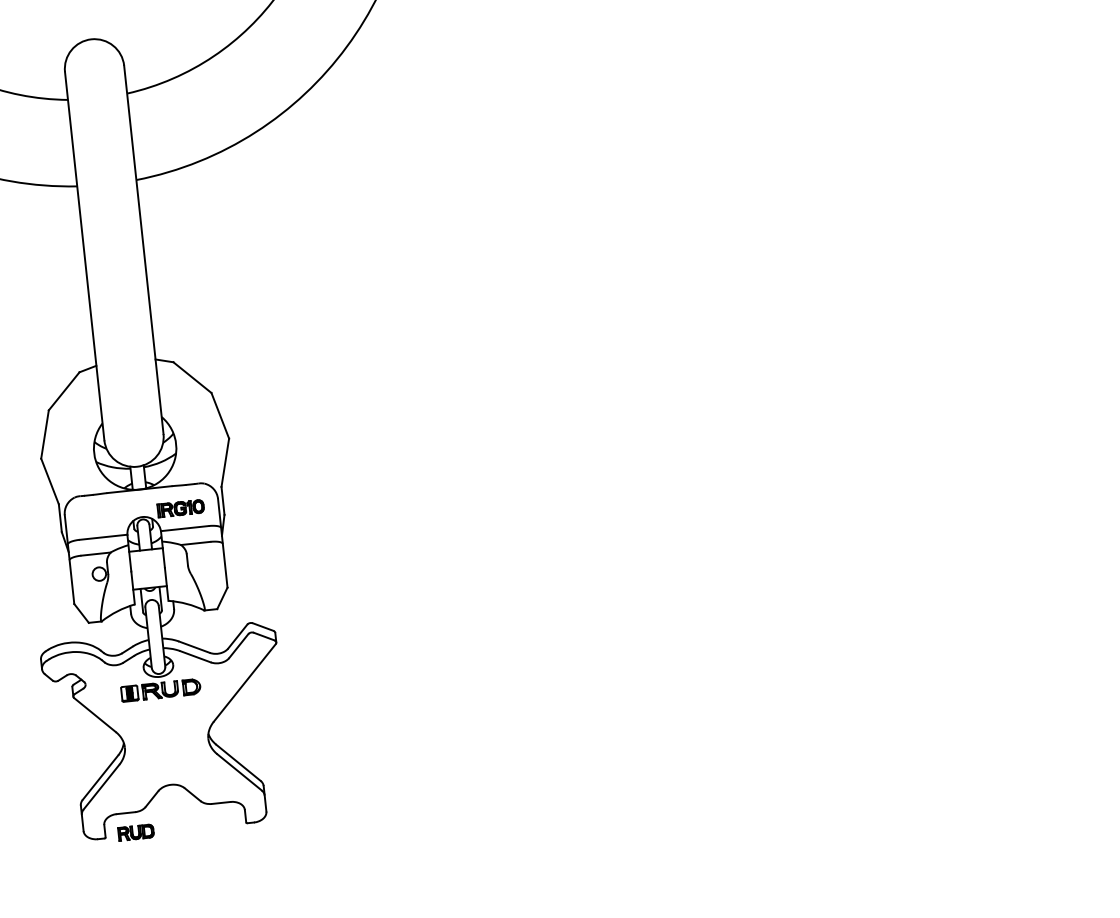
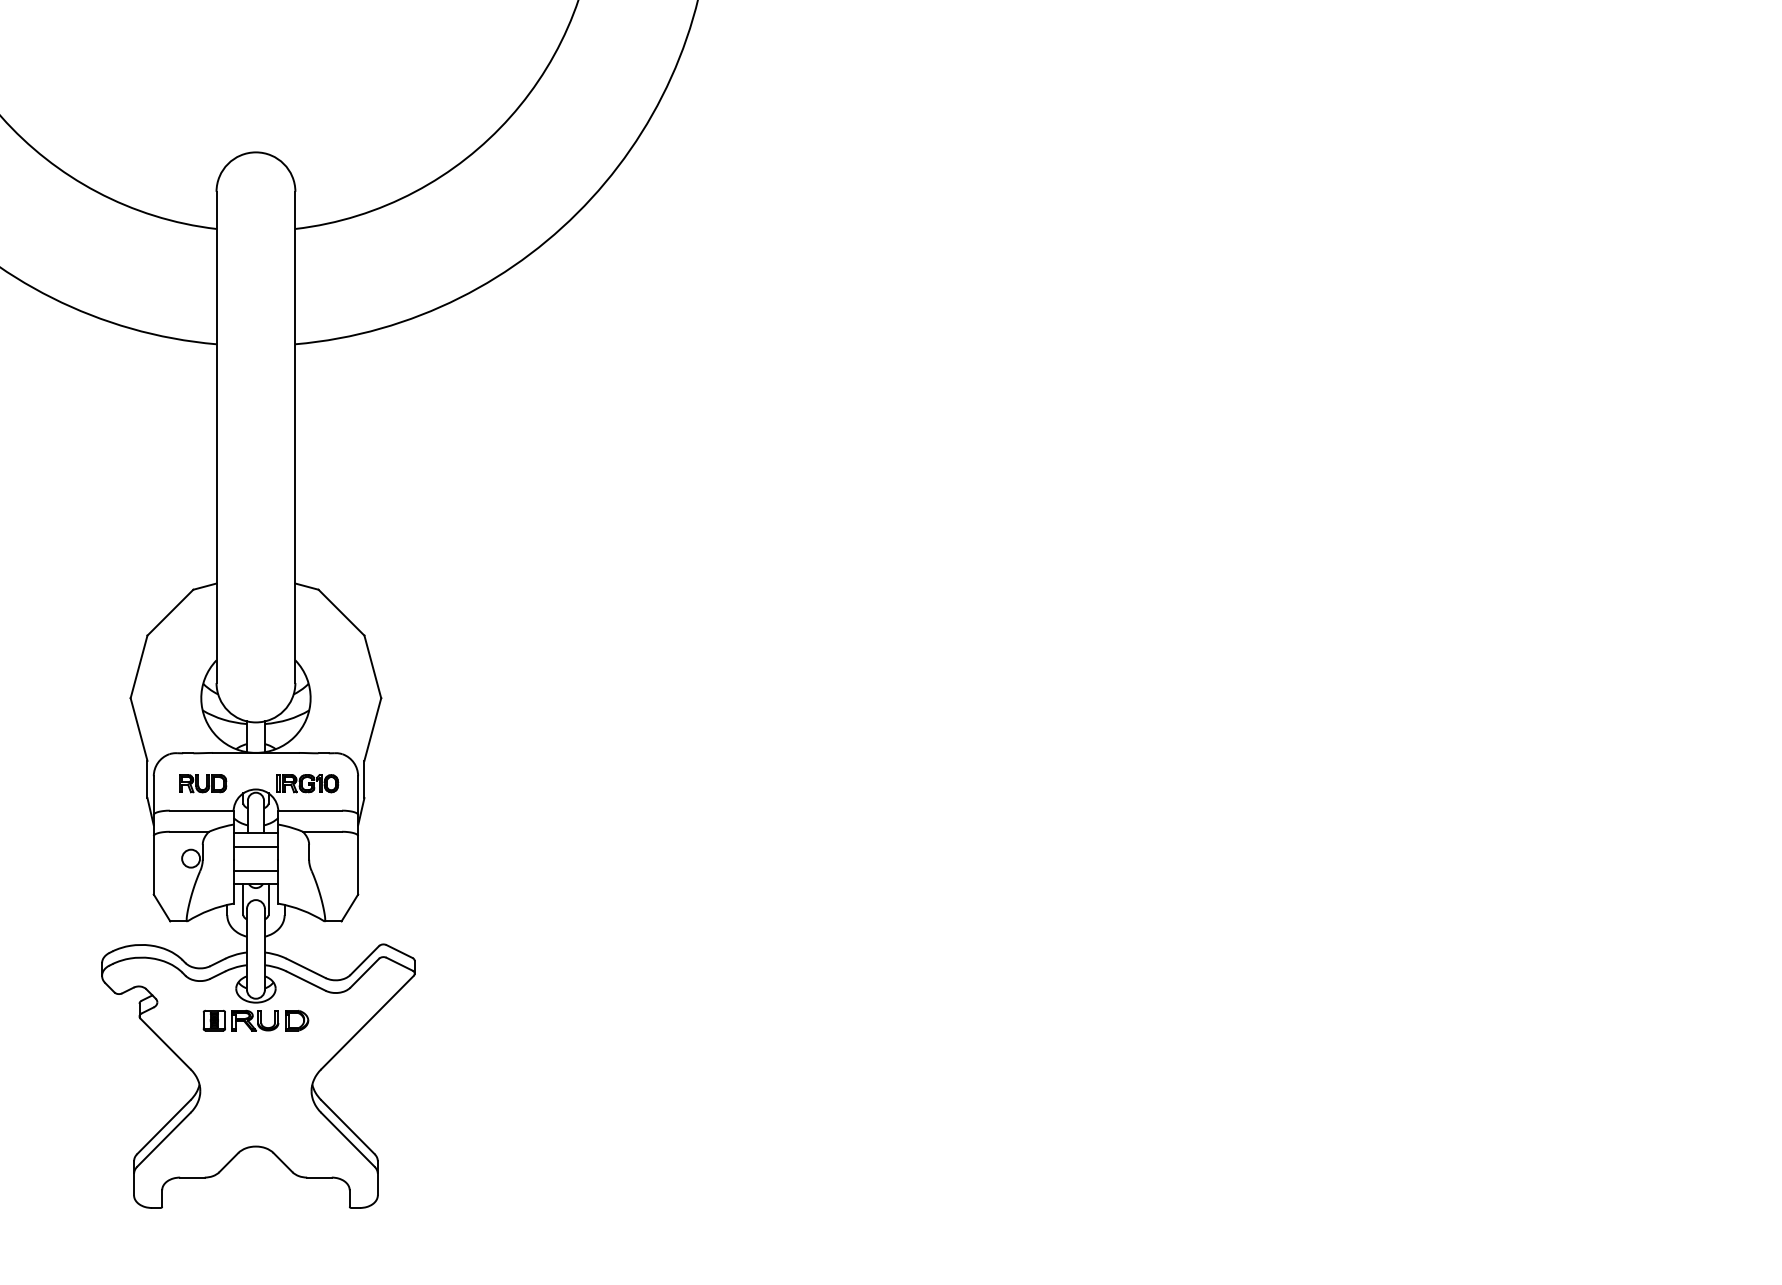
line: (146, 559) -> (255, 846), added
line: (148, 577) -> (255, 870), added
part: (136, 832) -> (203, 783), moved

